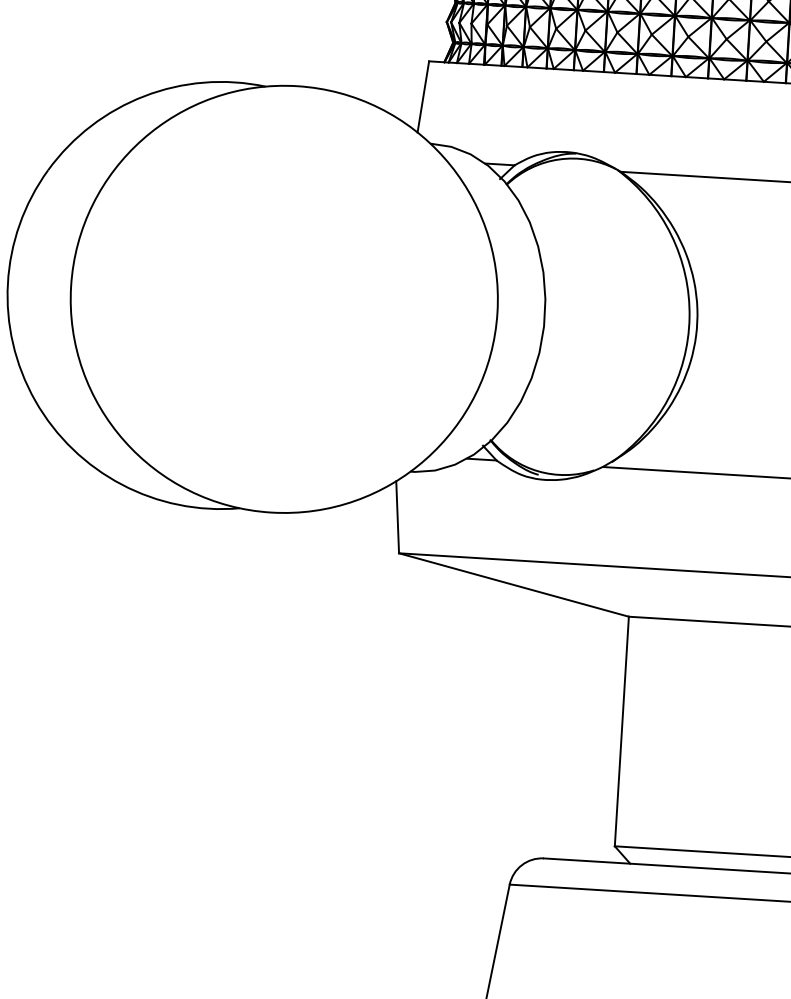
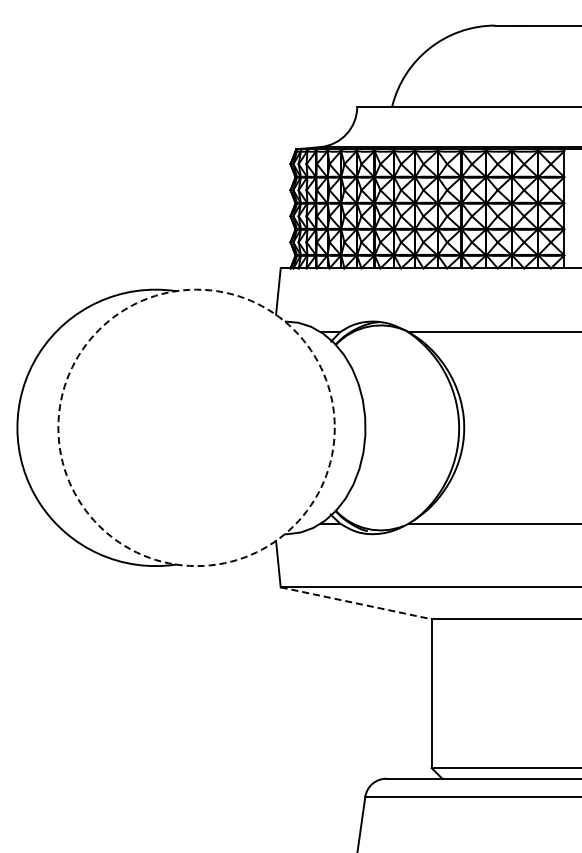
circle: (284, 298) -> (196, 427), solid -> dashed
line: (514, 585) -> (356, 603), solid -> dashed

